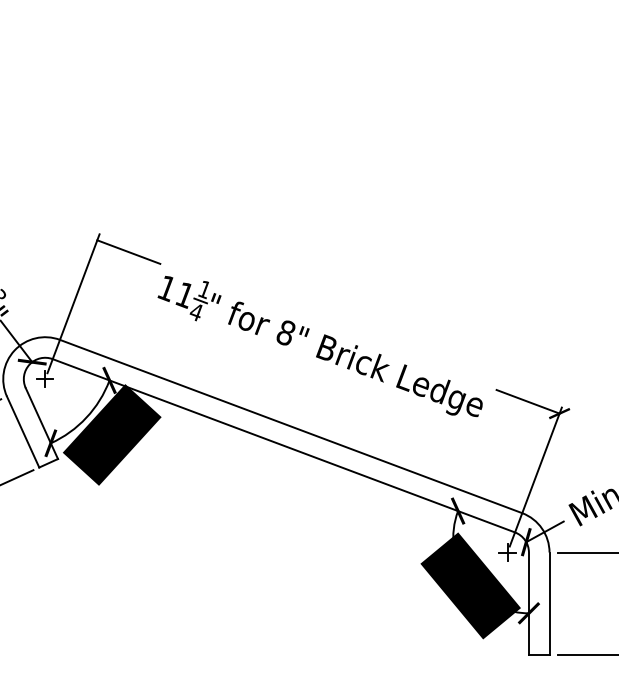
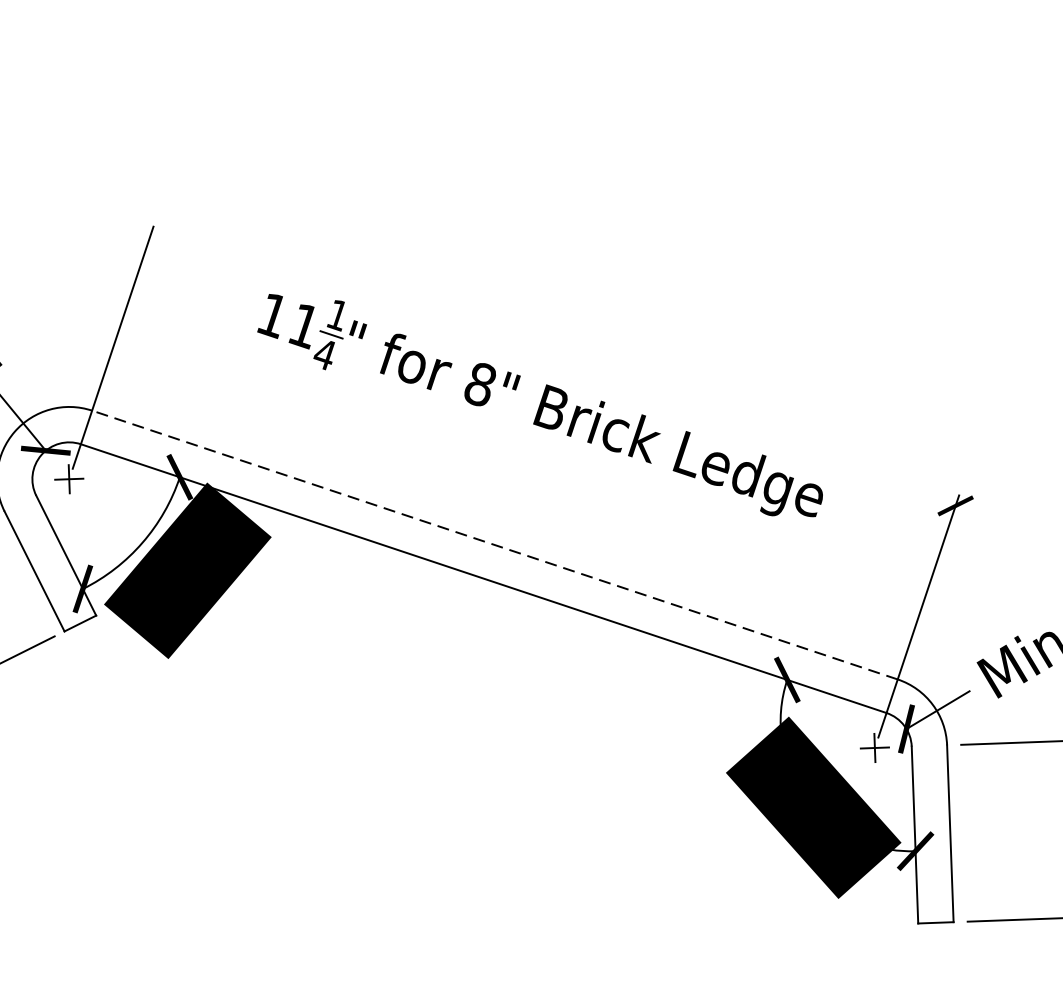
line: (128, 251) -> (204, 254), removed
line: (527, 401) -> (899, 487), removed
line: (291, 426) -> (495, 544), solid -> dashed

